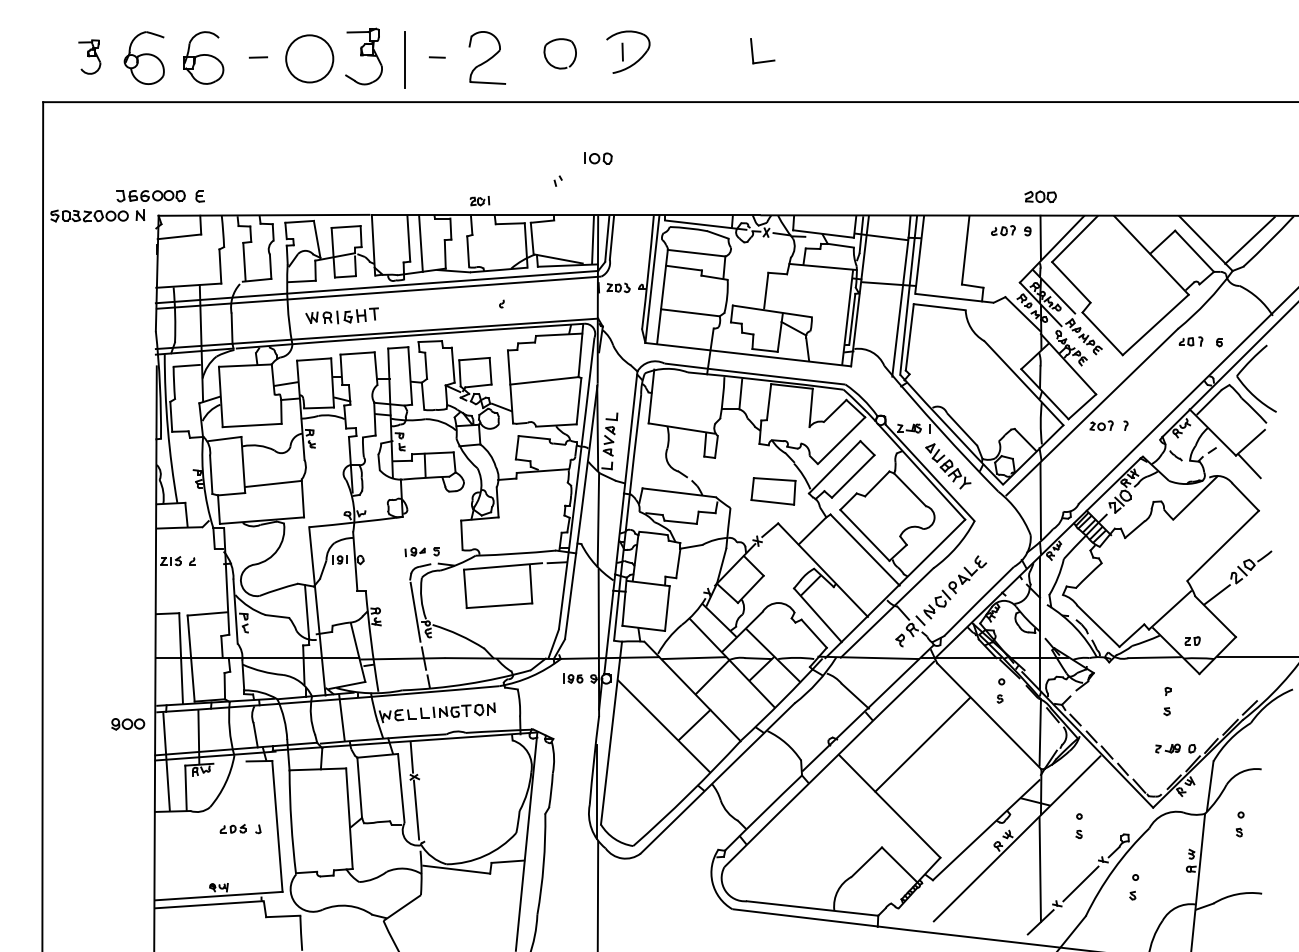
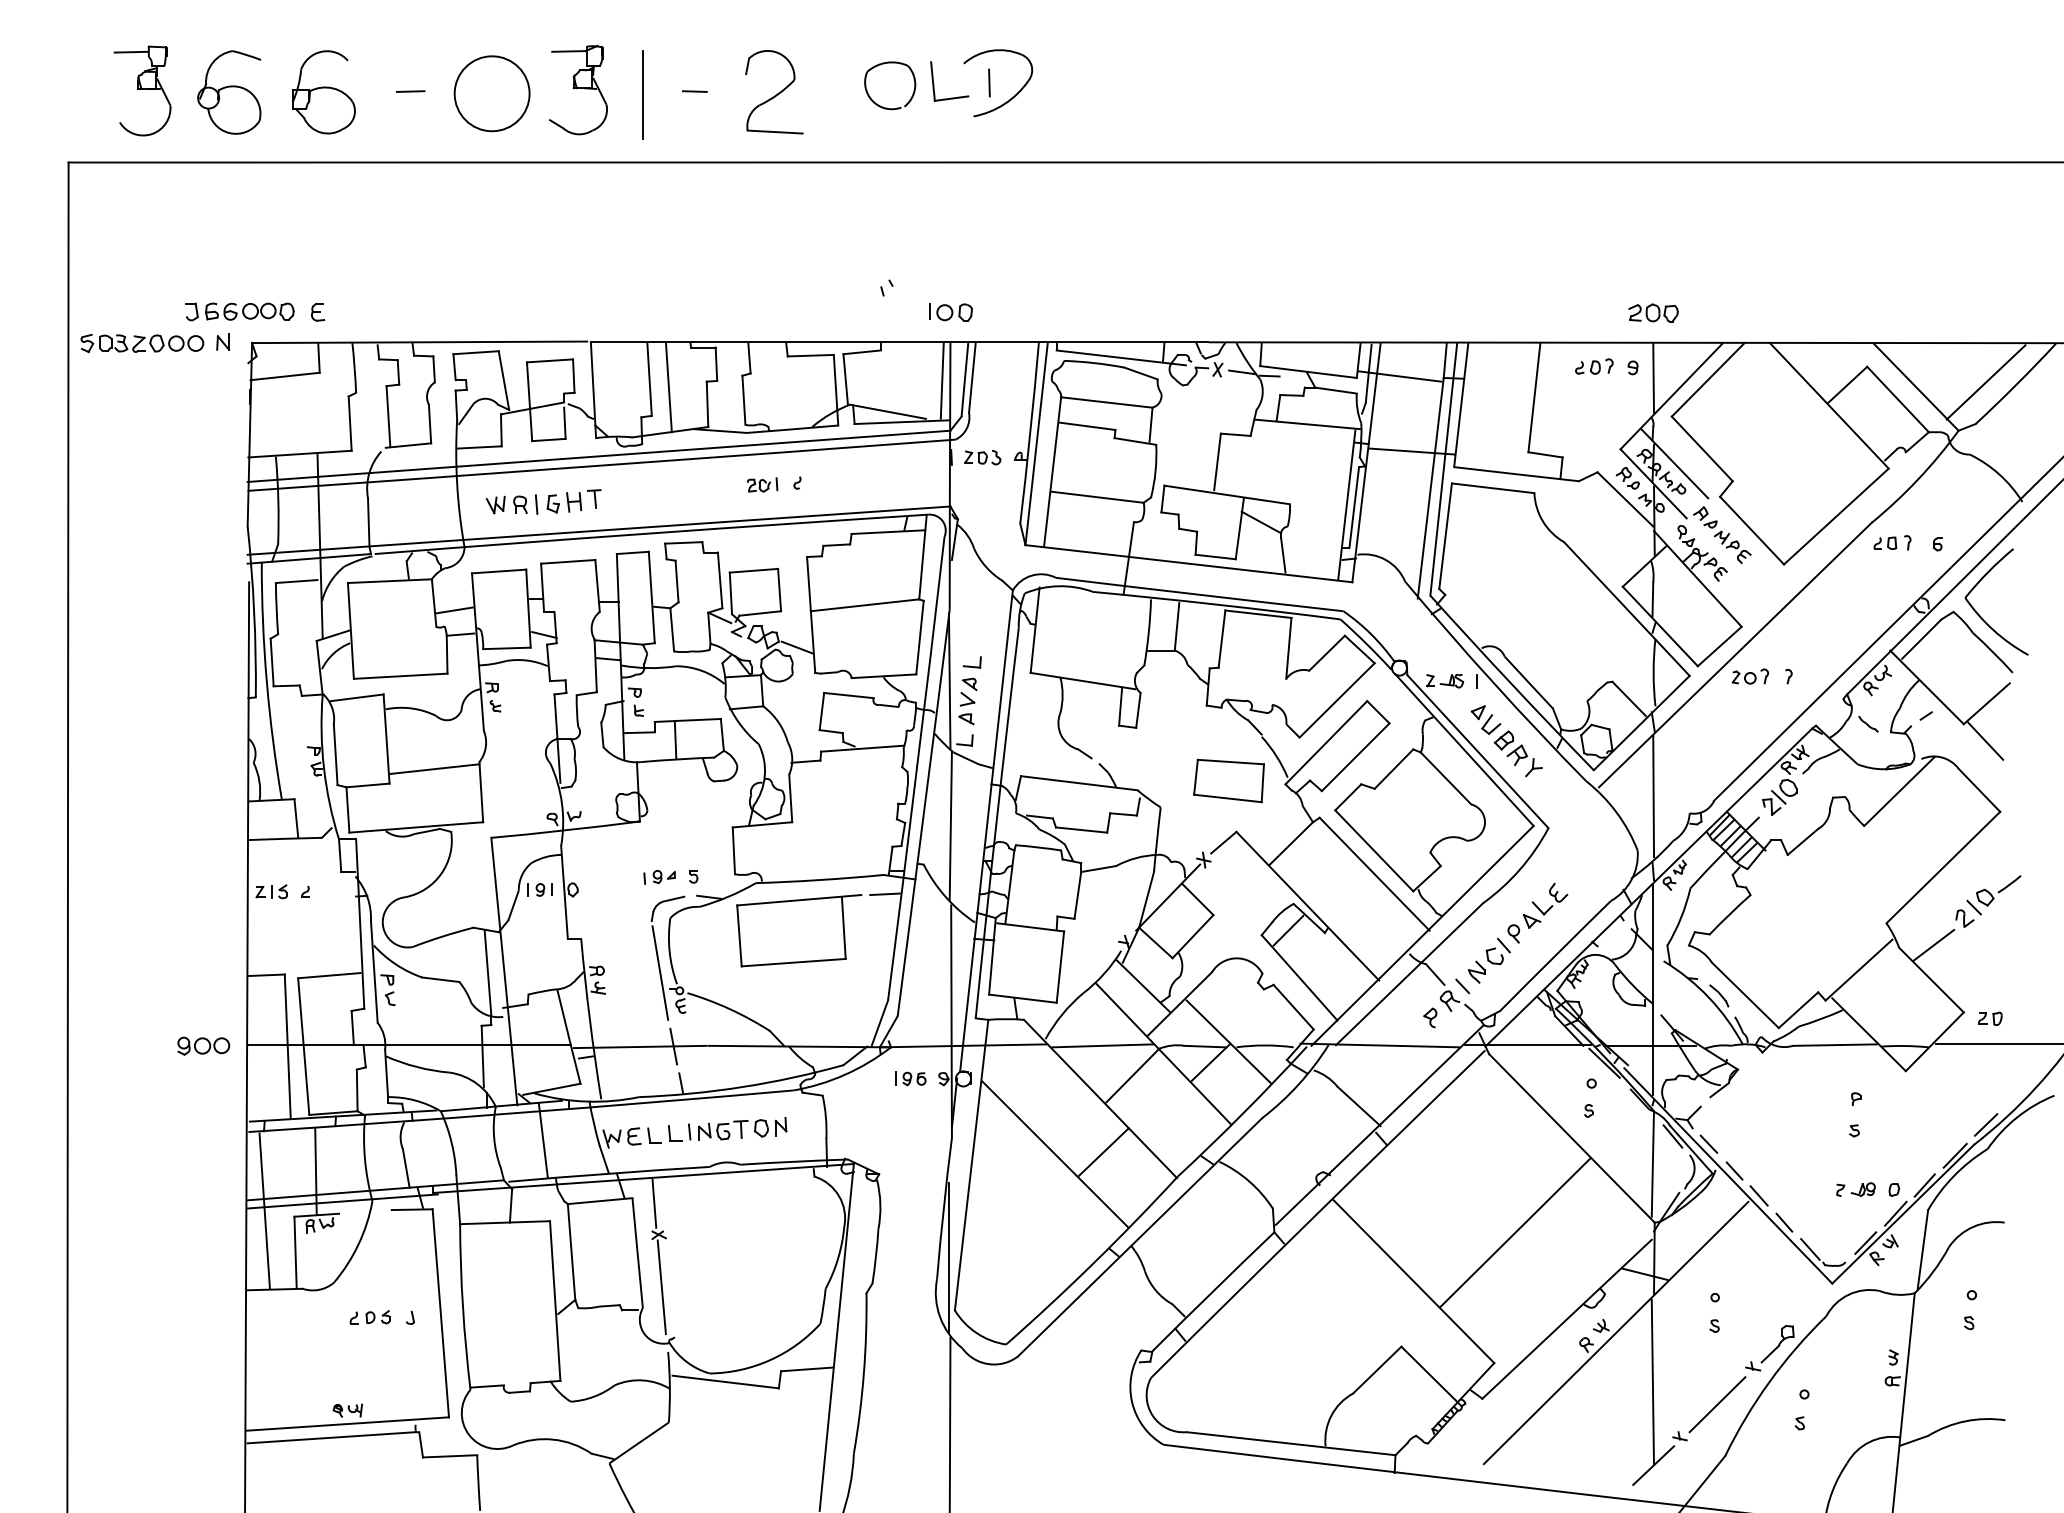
part: (753, 51) -> (935, 82), moved
part: (89, 56) -> (142, 89), size x1.67
part: (598, 158) -> (950, 312), moved
part: (479, 201) -> (761, 485), moved
part: (1192, 640) -> (1990, 1017), moved
part: (128, 724) -> (204, 1046), moved
line: (922, 744) -> (1515, 1232), moved

